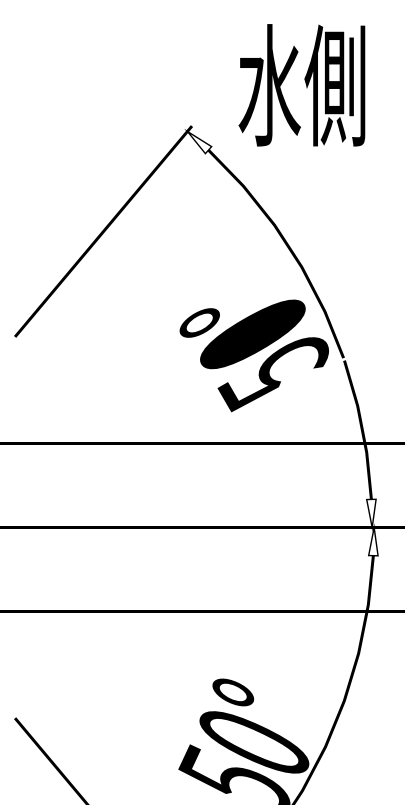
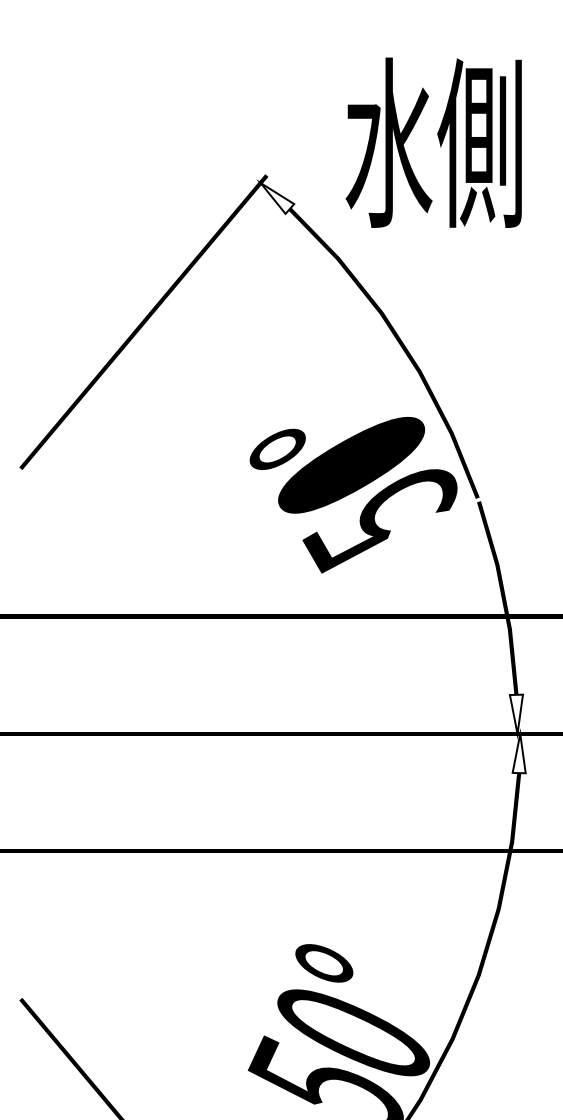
text: (301, 85) -> (433, 142), moved

